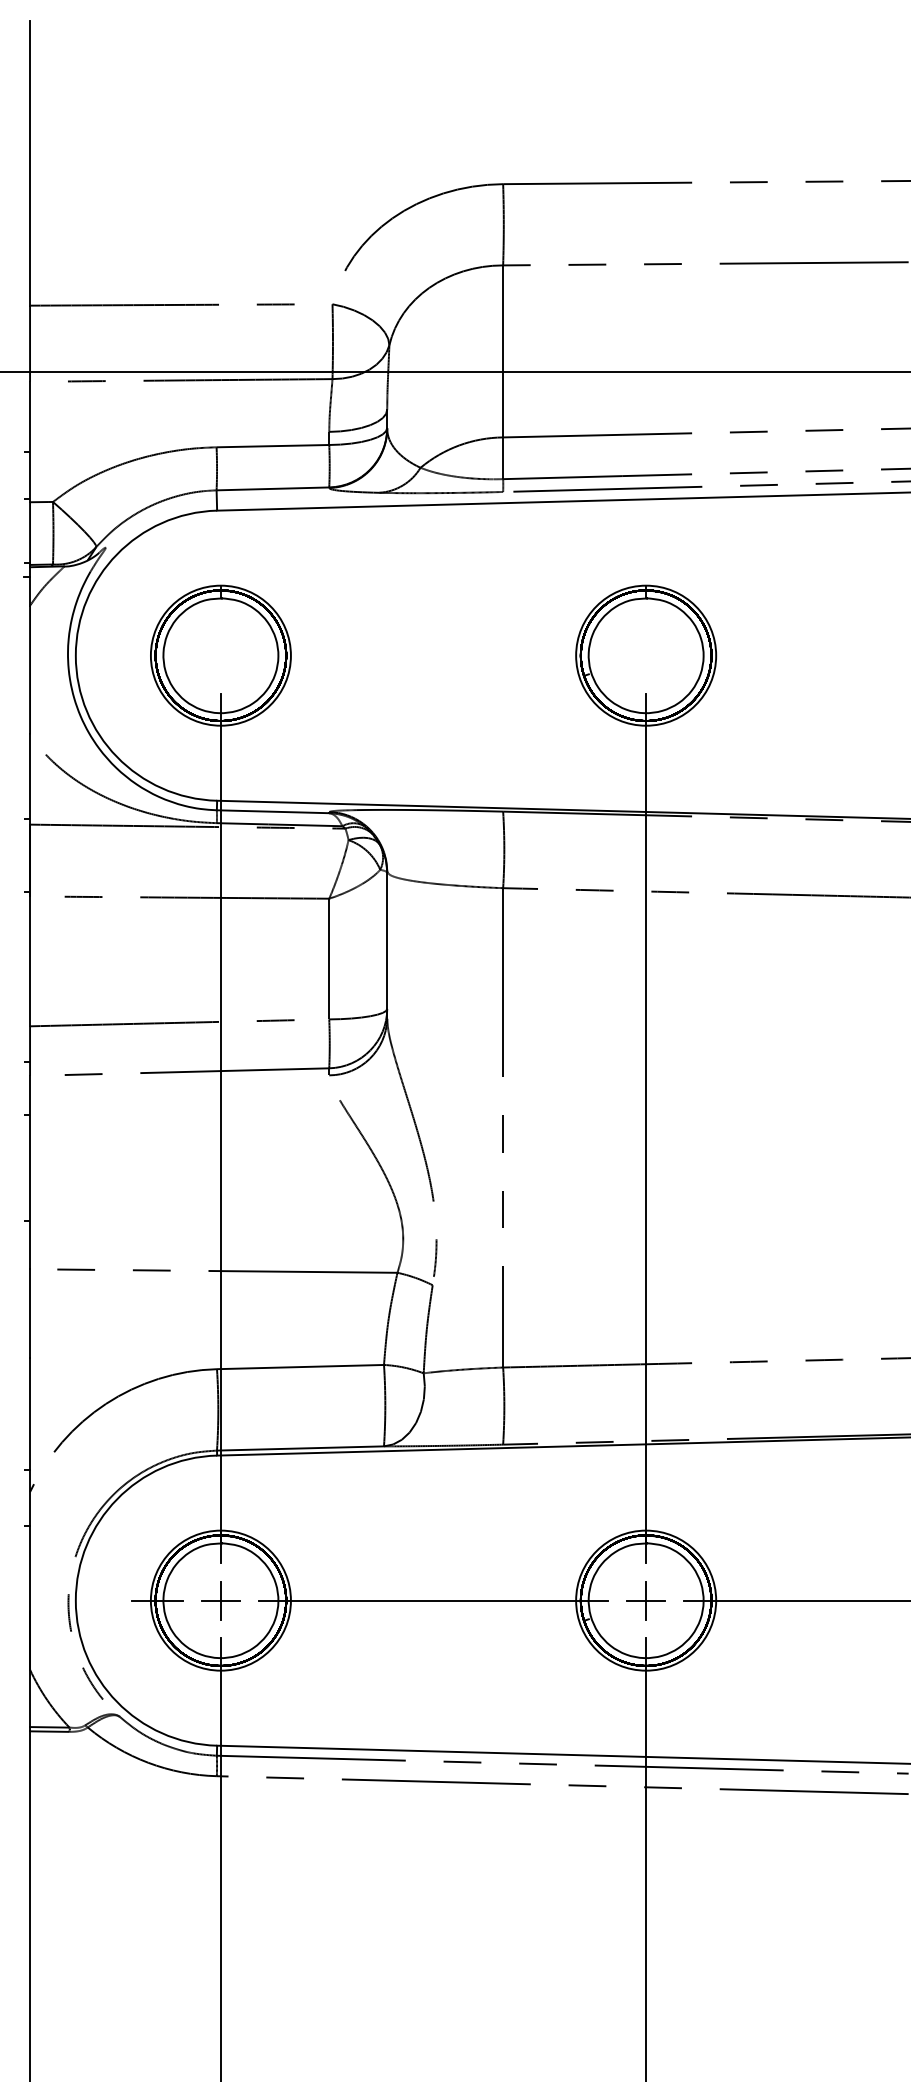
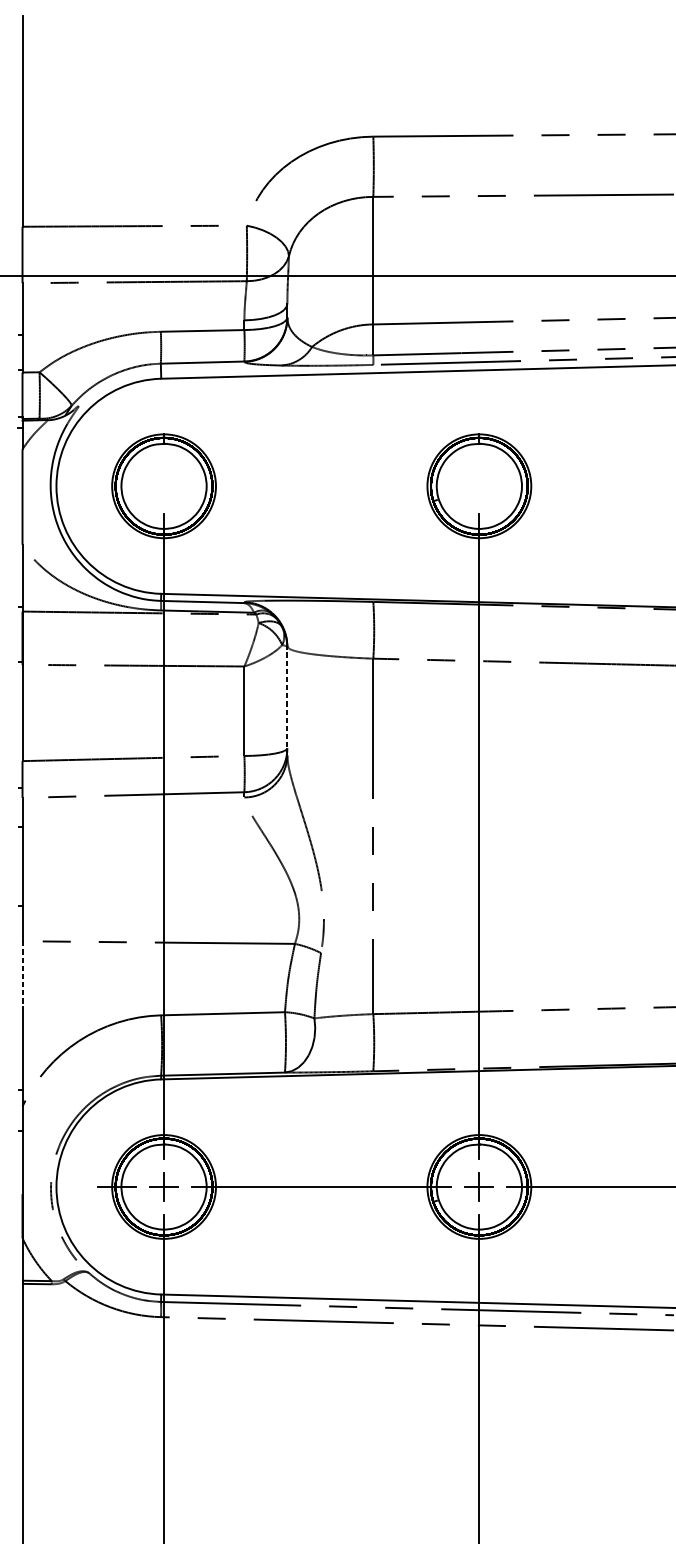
line: (387, 945) -> (287, 701), solid -> dashed
line: (30, 1313) -> (22, 974), solid -> dashed

